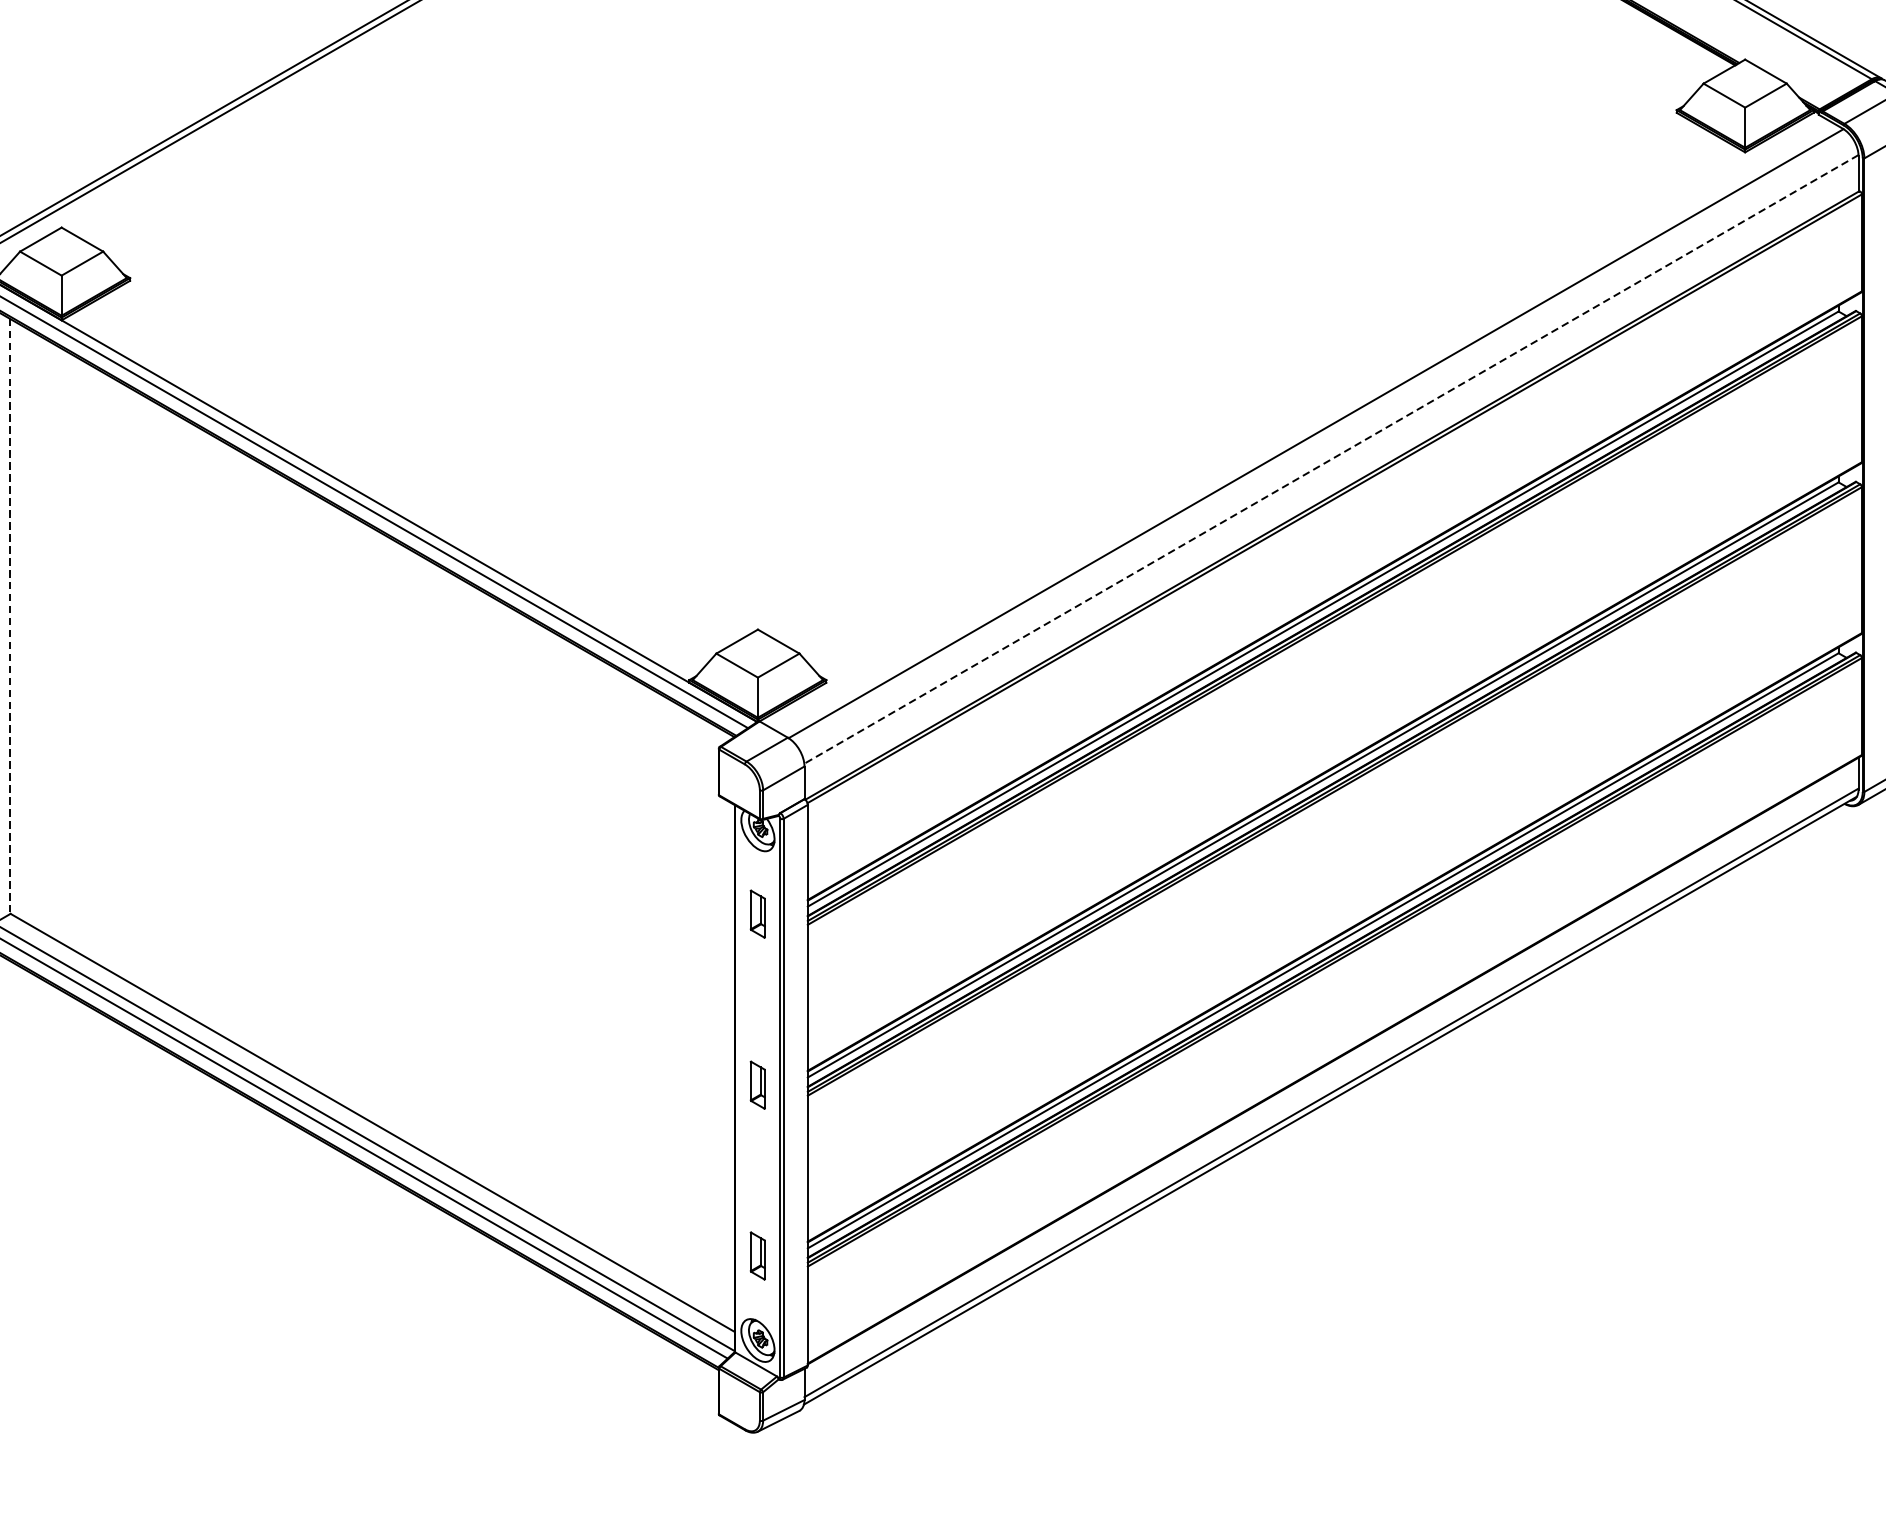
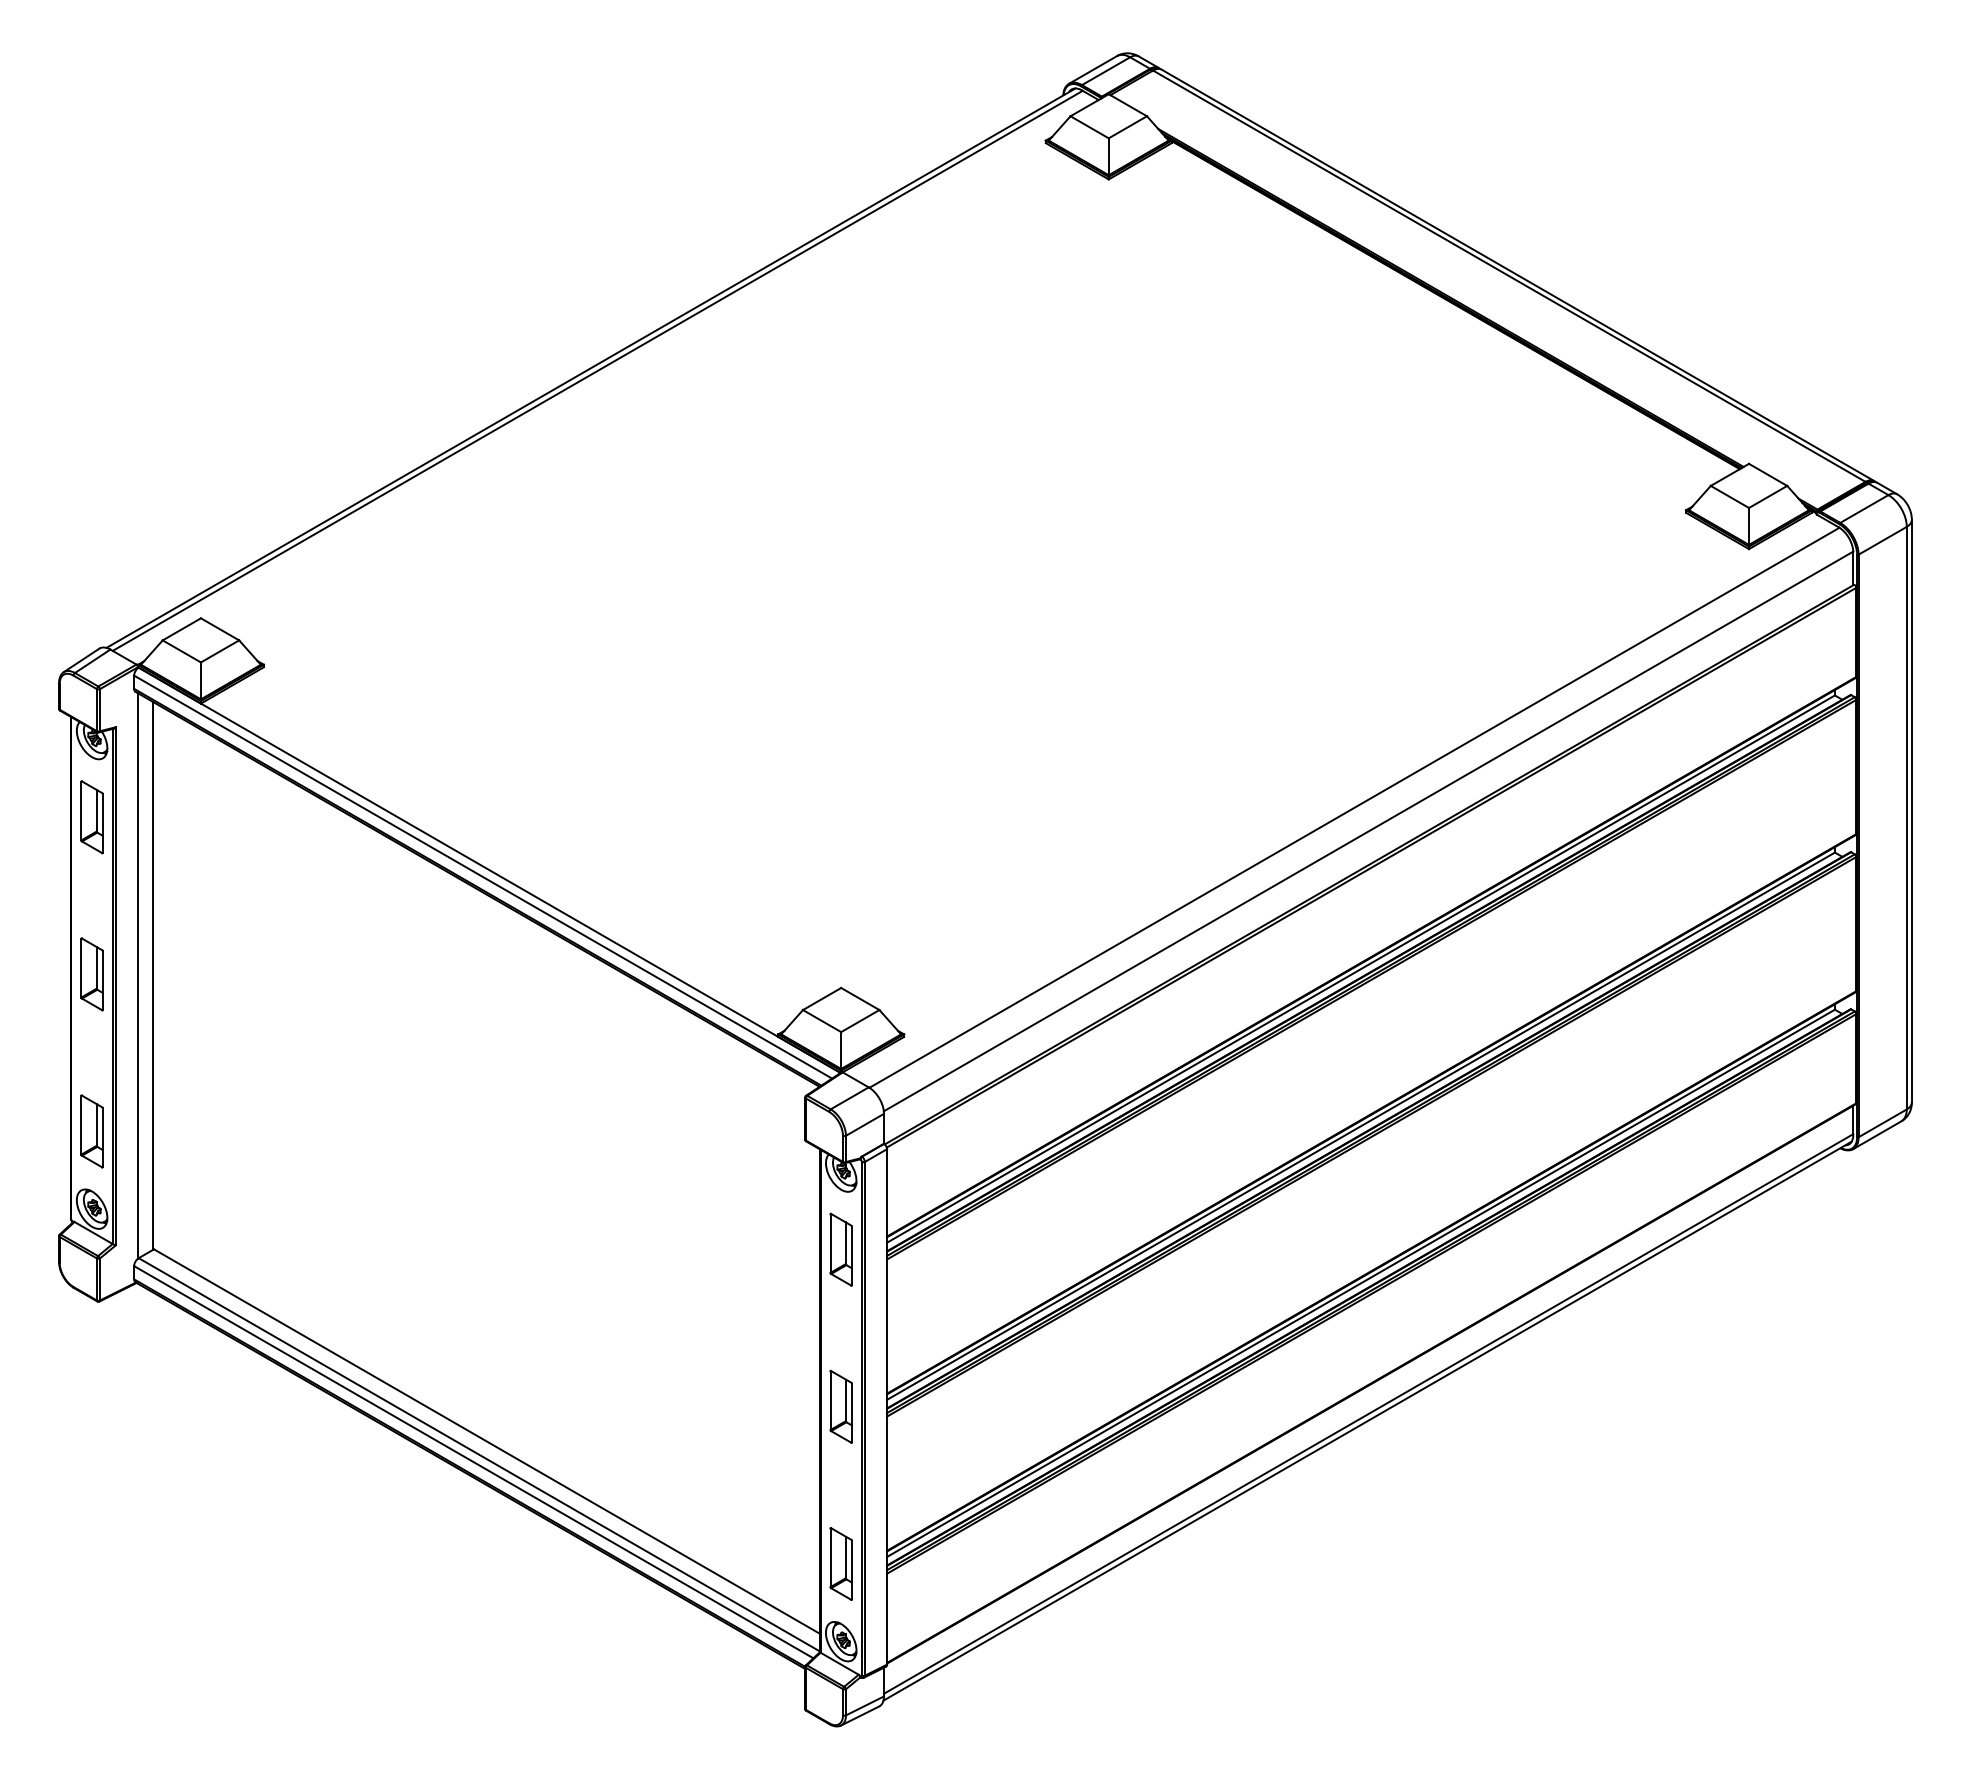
line: (1331, 459) -> (1368, 831), dashed -> solid
line: (10, 616) -> (153, 975), dashed -> solid
part: (757, 914) -> (840, 1249), size x1.67
part: (757, 1084) -> (840, 1406), size x1.67
part: (757, 1255) -> (840, 1563), size x1.67

